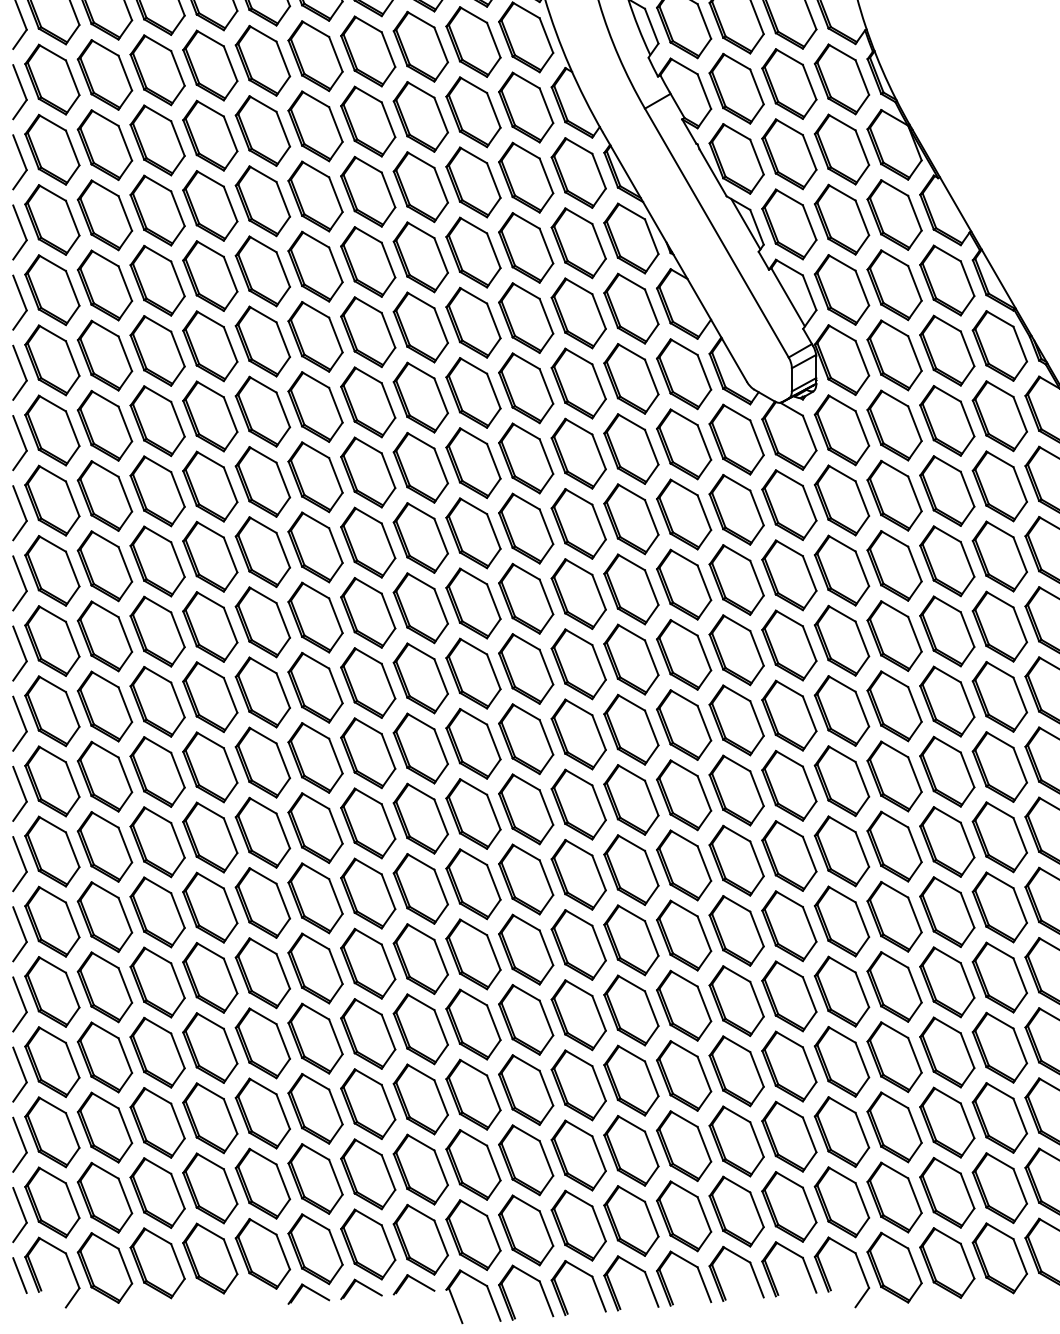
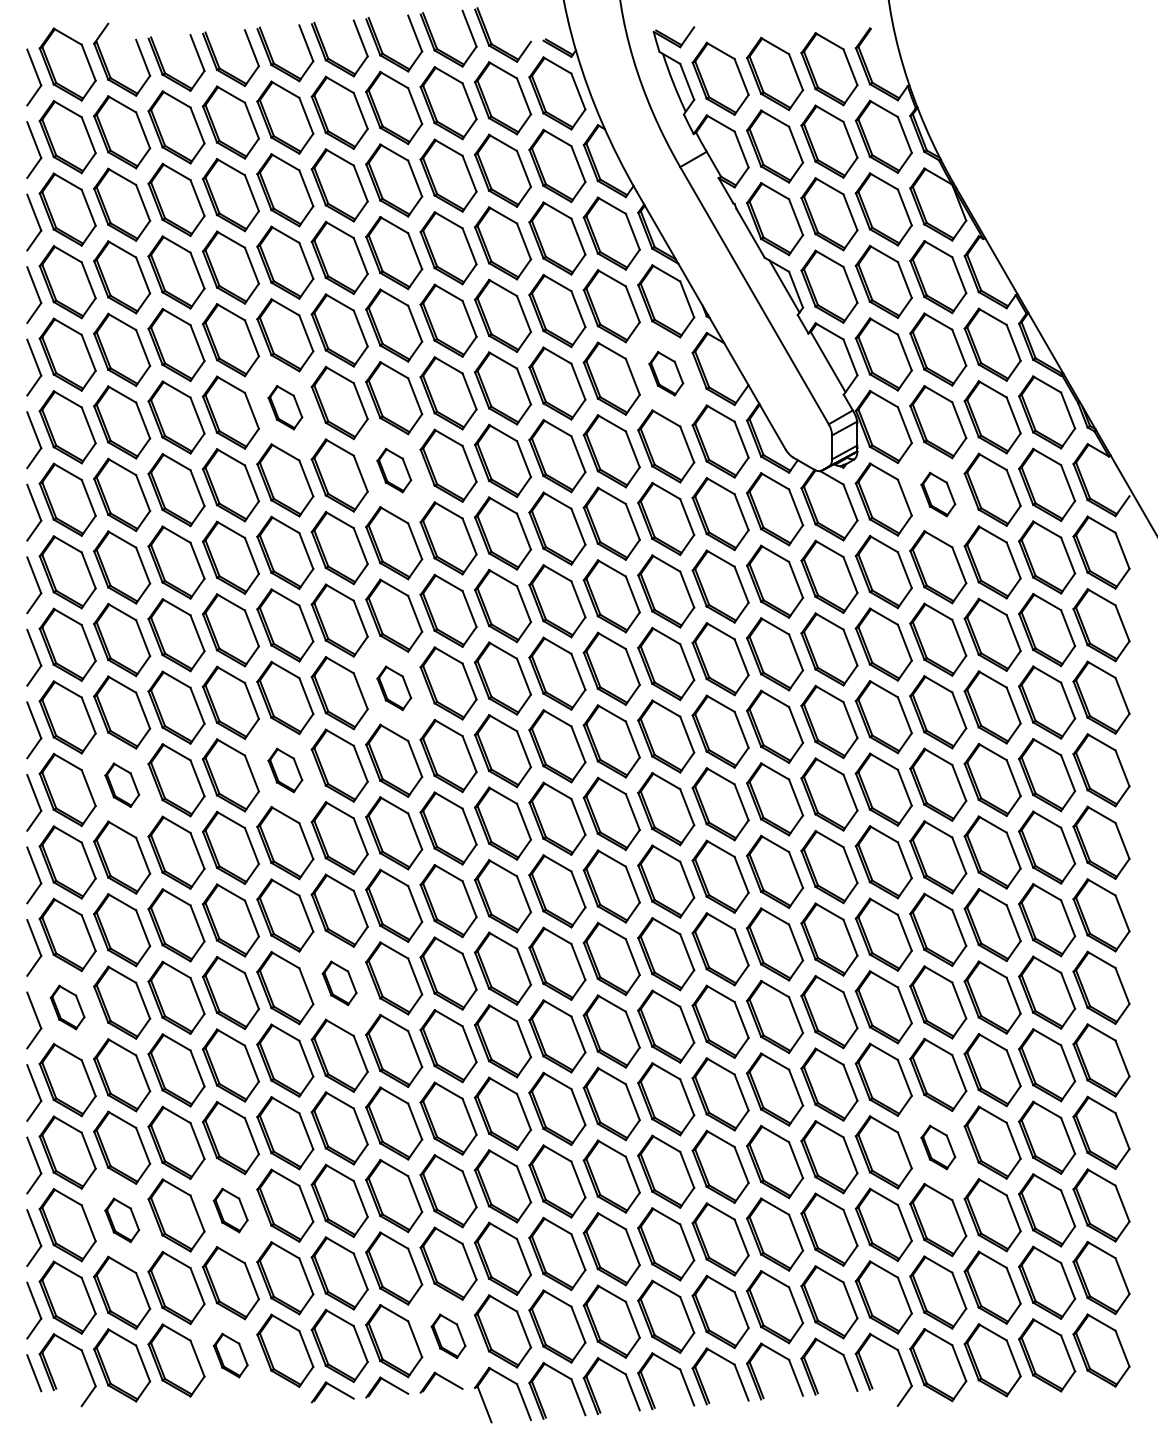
part: (631, 308) -> (666, 373), size x0.6
part: (263, 341) -> (285, 407), size x0.6
part: (368, 402) -> (394, 470), size x0.6
part: (894, 425) -> (938, 494), size x0.6
part: (368, 613) -> (394, 688), size x0.6
part: (263, 692) -> (285, 770), size x0.6
part: (105, 706) -> (122, 785), size x0.6
part: (315, 898) -> (339, 983), size x0.6
part: (52, 921) -> (67, 1007), size x0.6
part: (894, 1057) -> (938, 1147), size x0.6
part: (209, 1118) -> (230, 1210), size x0.6
part: (105, 1127) -> (122, 1220), size x0.6
part: (420, 1240) -> (448, 1336), size x0.6
part: (209, 1258) -> (230, 1355), size x0.6

